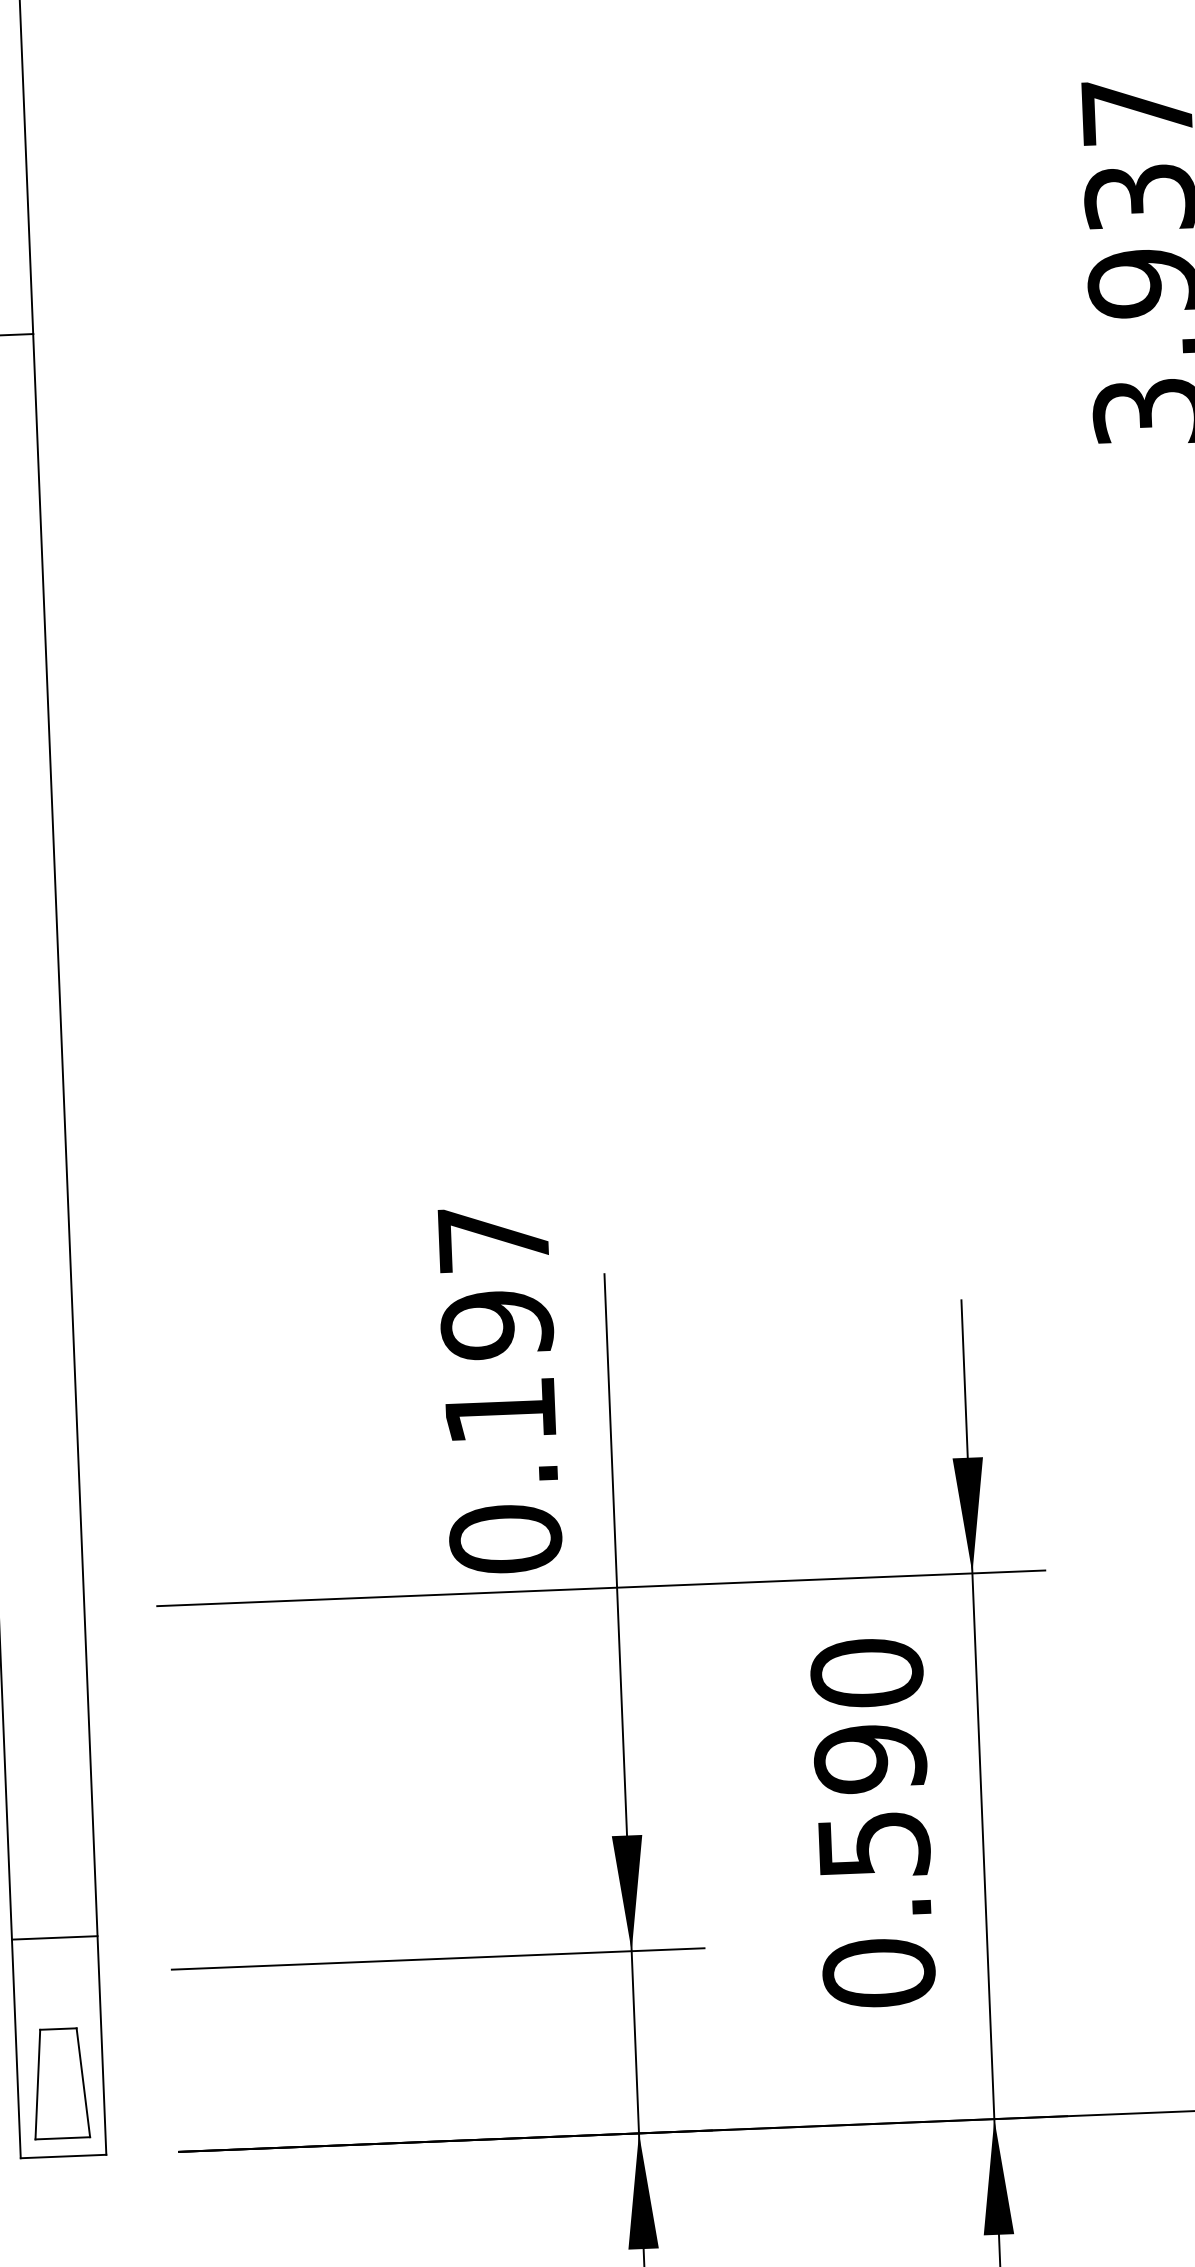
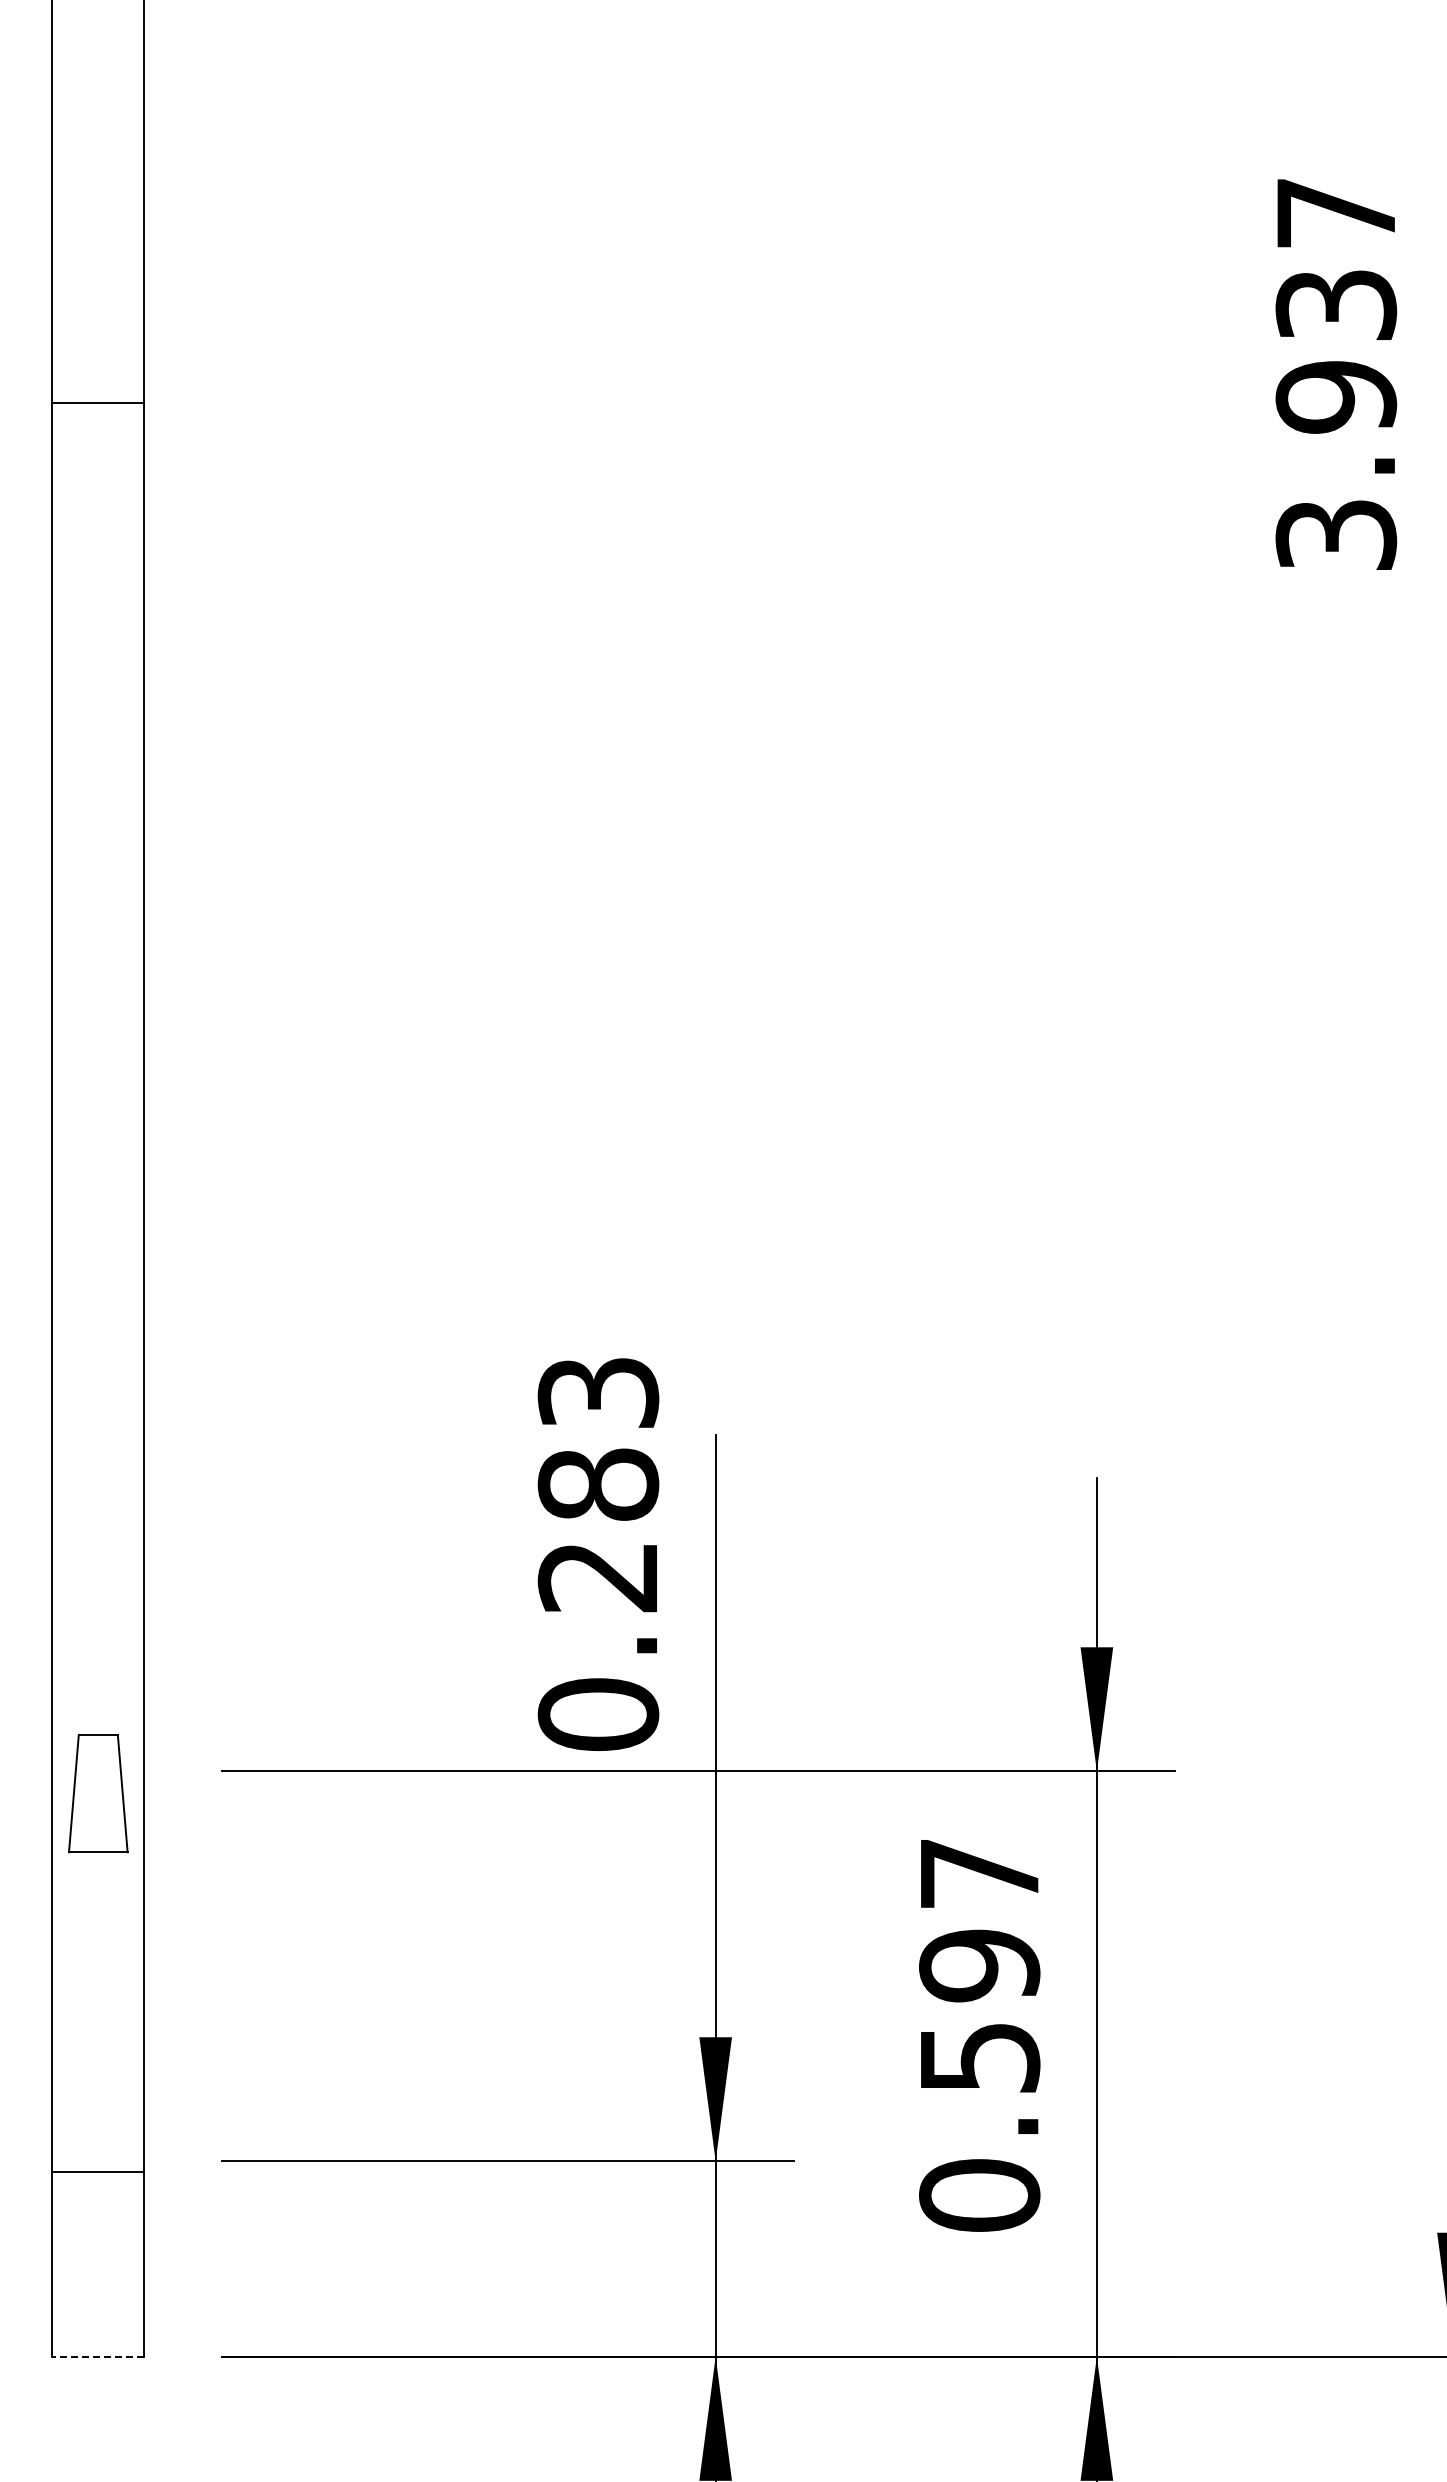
text: (497, 1325) -> (598, 1485), 0.197 -> 0.283
text: (866, 1673) -> (979, 1873), 0.590 -> 0.597
line: (54, 1938) -> (98, 2172), moved
part: (60, 2083) -> (98, 1793), moved
line: (63, 2156) -> (98, 2356), solid -> dashed

